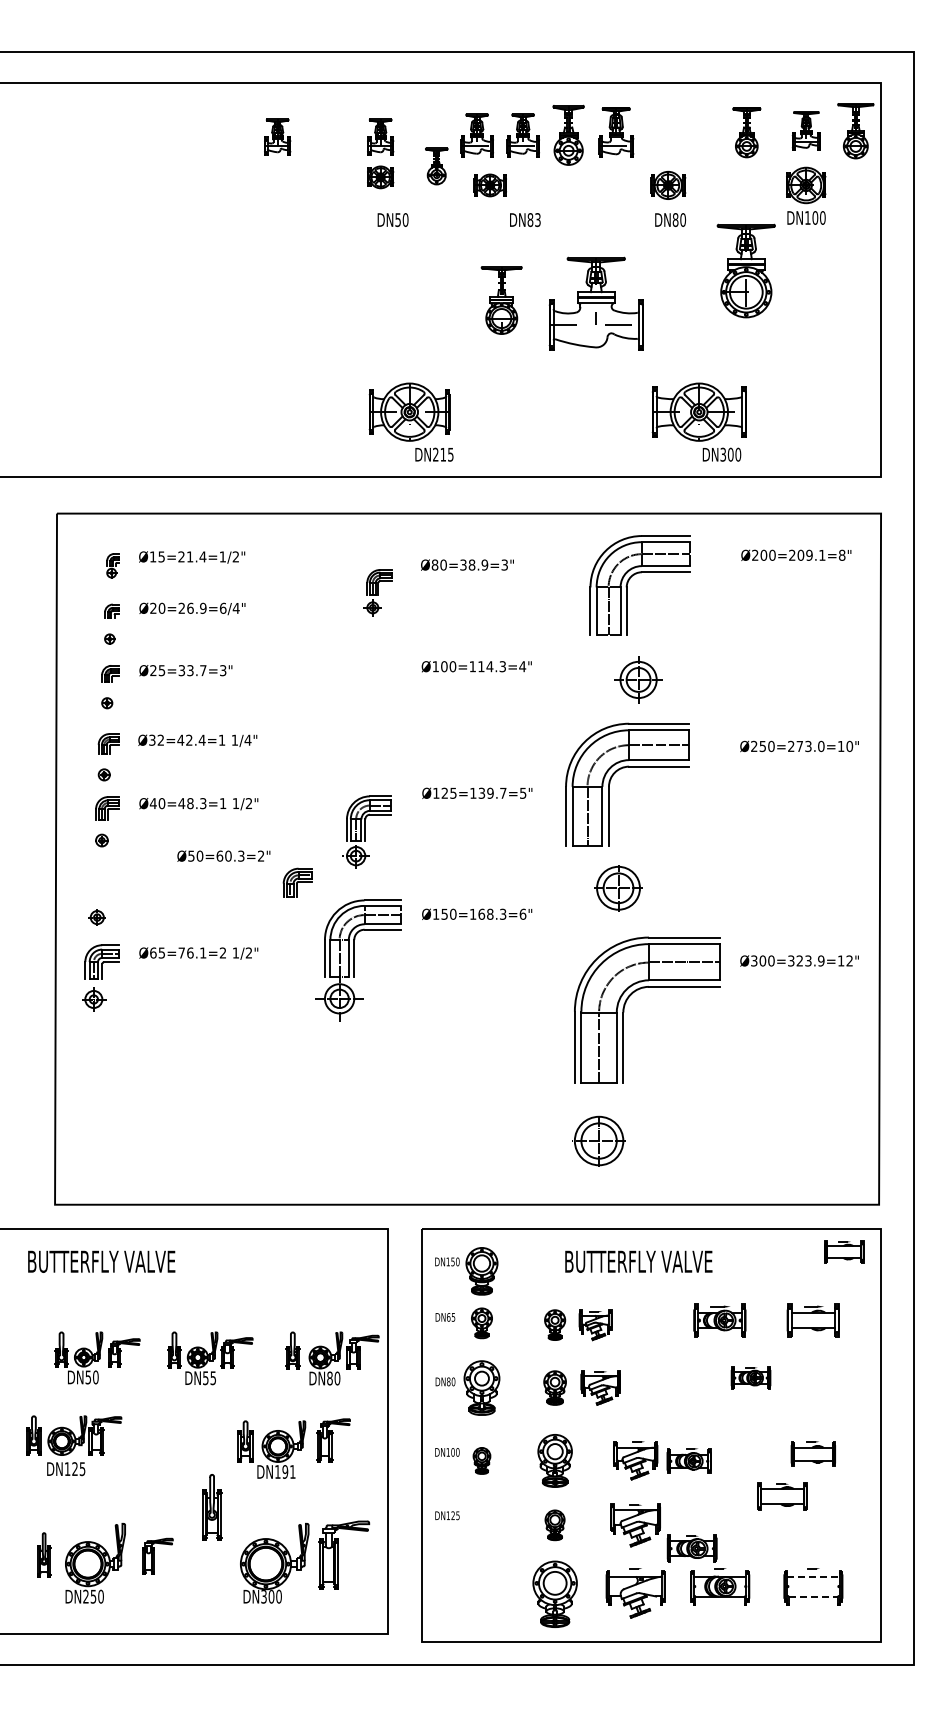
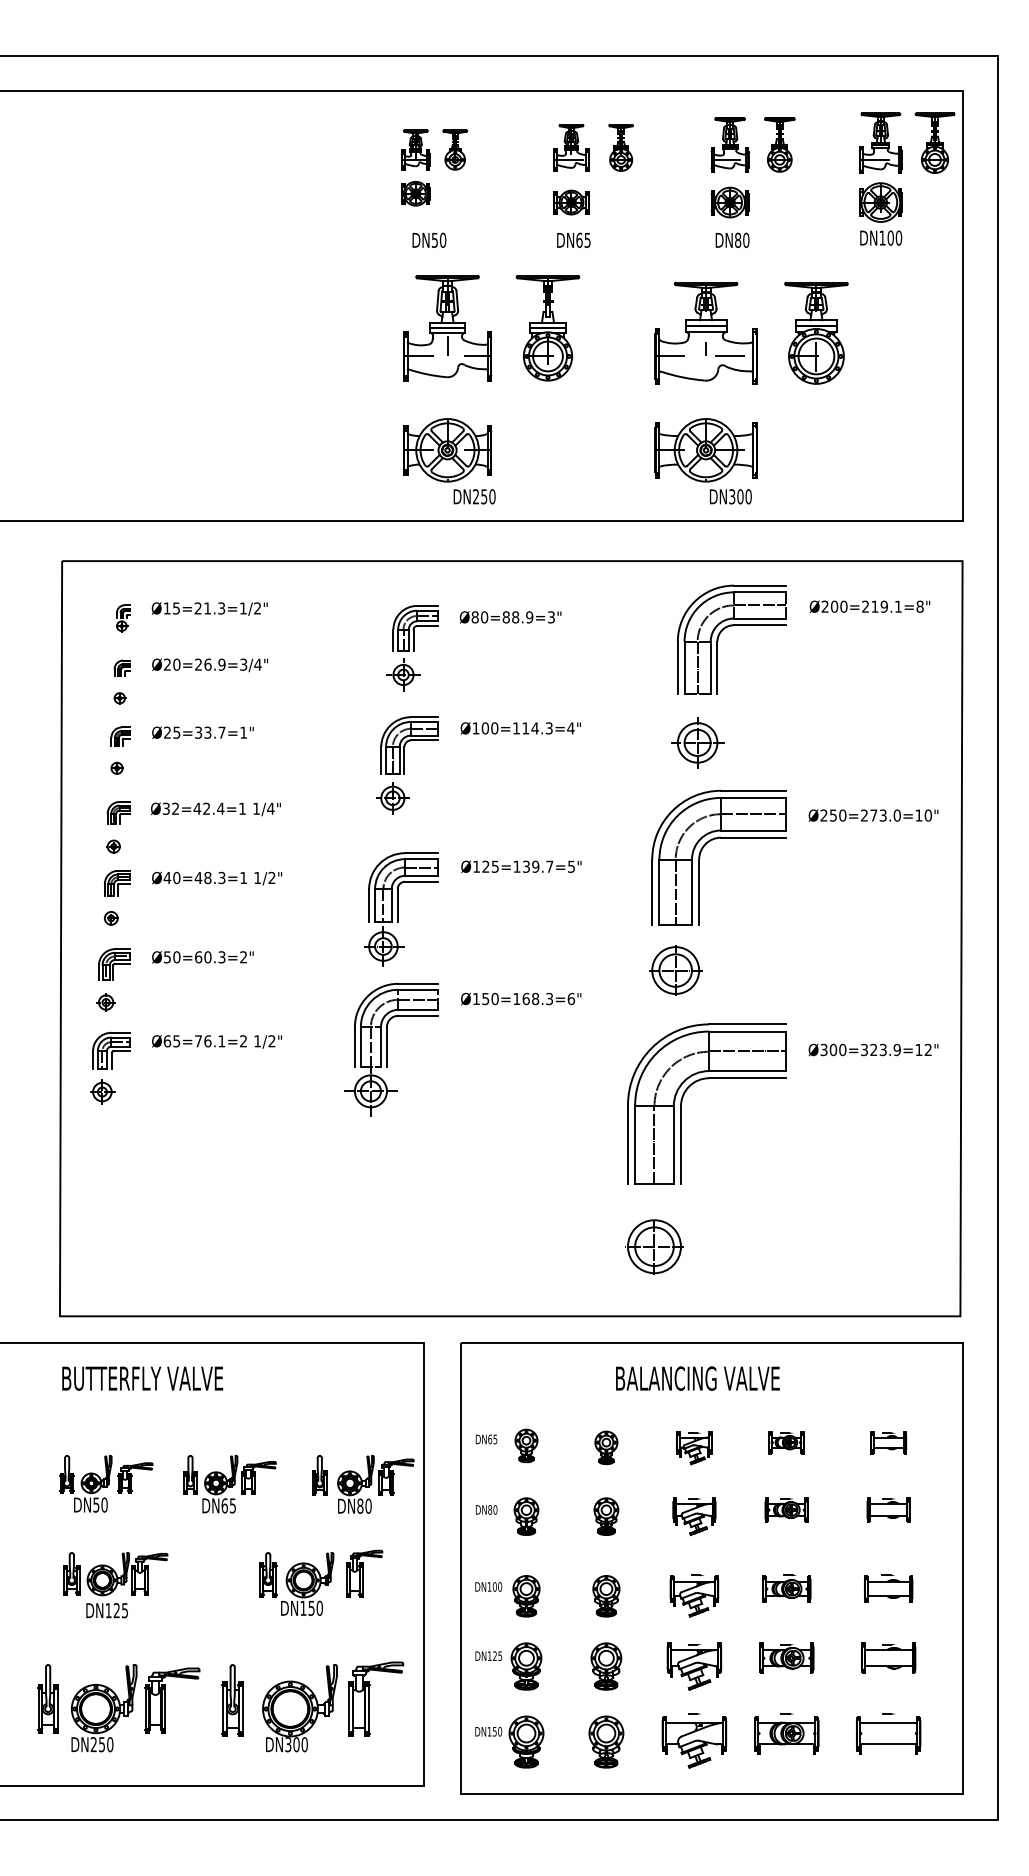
part: (806, 130) -> (881, 142), size x1.43
part: (616, 132) -> (730, 144), moved
part: (746, 132) -> (779, 144), moved
part: (476, 135) -> (520, 147), removed
part: (568, 135) -> (621, 147), size x0.71
part: (277, 136) -> (303, 149), removed
part: (436, 166) -> (454, 150), moved
part: (489, 185) -> (570, 202), moved
text: (533, 219) -> (582, 239), DN83 -> DN65
part: (745, 270) -> (815, 332), moved
part: (409, 299) -> (447, 327), added
part: (501, 300) -> (547, 328), size x1.43
part: (595, 303) -> (705, 332), moved
part: (698, 421) -> (705, 460), moved
text: (446, 454) -> (487, 496), DN215 -> DN250
text: (800, 554) -> (874, 605), Ø200=209.1=8" -> Ø200=219.1=8"
text: (202, 556) -> (221, 608), Ø15=21.4=1/2" -> Ø15=21.3=1/2"
text: (463, 564) -> (506, 616), Ø80=38.9=3" -> Ø80=88.9=3"
part: (630, 579) -> (721, 633), moved
part: (377, 592) -> (412, 647), size x1.67
text: (222, 607) -> (242, 663), Ø20=26.9=6/4" -> Ø20=26.9=3/4"
text: (223, 670) -> (244, 732), Ø25=33.7=3" -> Ø25=33.7=1"
part: (372, 700) -> (406, 765), added
part: (619, 770) -> (710, 841), moved
part: (367, 832) -> (401, 909), size x1.43
text: (223, 855) -> (202, 956), moved
part: (297, 882) -> (114, 964), moved
part: (844, 1251) -> (888, 1509), moved
text: (101, 1261) -> (142, 1378), moved
text: (638, 1261) -> (697, 1378), BUTTERFLY VALVE -> BALANCING VALVE
part: (466, 1271) -> (509, 1742), moved
part: (719, 1319) -> (786, 1441), size x0.62
part: (813, 1319) -> (888, 1441), size x0.62
part: (595, 1325) -> (694, 1448), moved
part: (750, 1377) -> (786, 1509), moved
text: (205, 1378) -> (224, 1506), DN55 -> DN65
part: (481, 1387) -> (525, 1516), size x0.62
part: (600, 1387) -> (694, 1516), moved
part: (74, 1445) -> (116, 1584), moved
part: (481, 1460) -> (525, 1595), size x1.43
part: (554, 1460) -> (605, 1595), size x0.71
part: (688, 1460) -> (786, 1588), moved
text: (288, 1471) -> (315, 1607), DN191 -> DN150
part: (782, 1496) -> (888, 1658), moved
part: (212, 1507) -> (233, 1700), moved
part: (481, 1525) -> (525, 1666), added
part: (554, 1525) -> (605, 1666), size x1.43
part: (691, 1548) -> (786, 1658), moved
part: (43, 1554) -> (47, 1698), size x1.43
part: (157, 1556) -> (171, 1700), size x1.67
line: (813, 1576) -> (888, 1722), dashed -> solid
part: (554, 1594) -> (605, 1742), size x0.71
line: (813, 1596) -> (888, 1744), dashed -> solid

